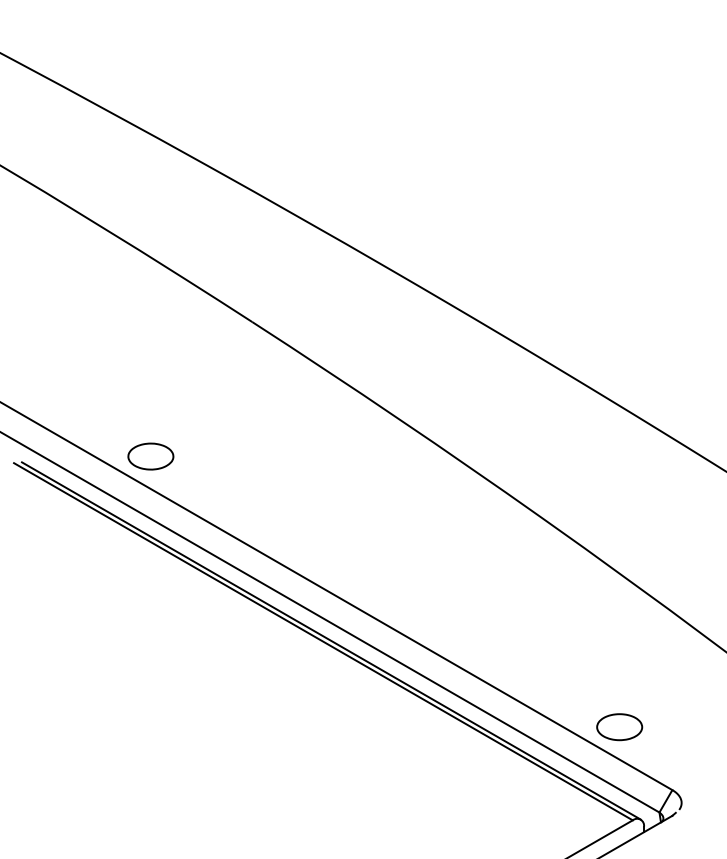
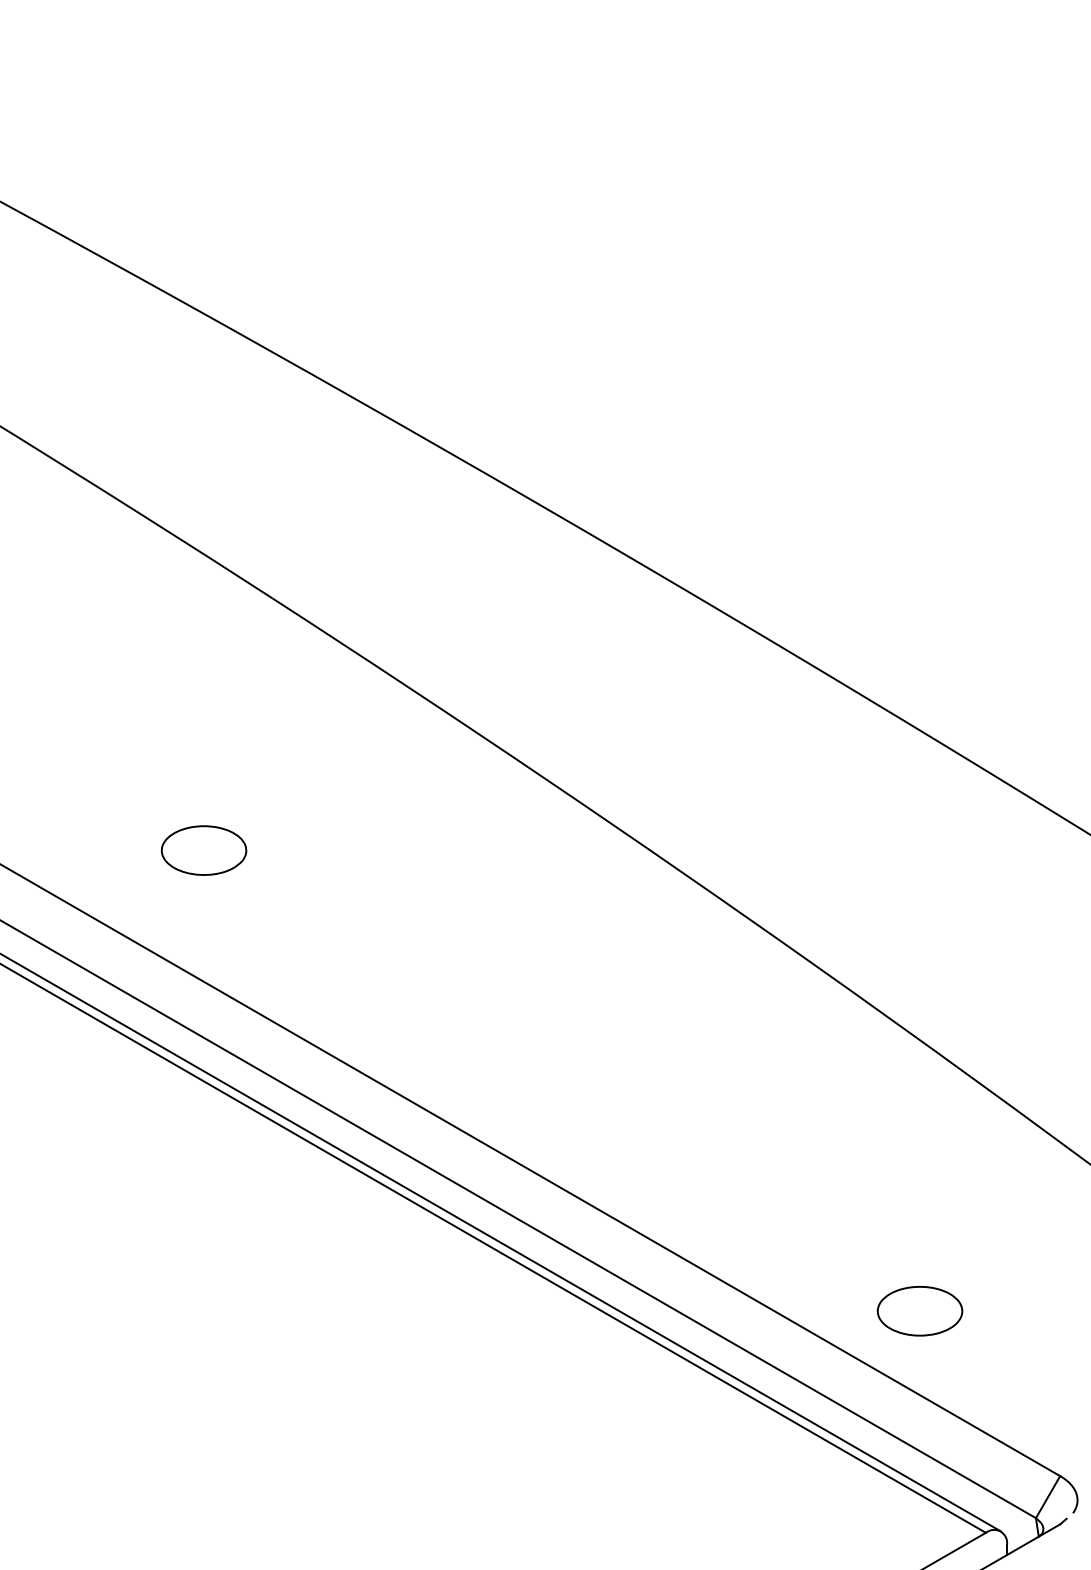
part: (150, 456) -> (203, 850), moved
part: (619, 727) -> (919, 1311), moved

